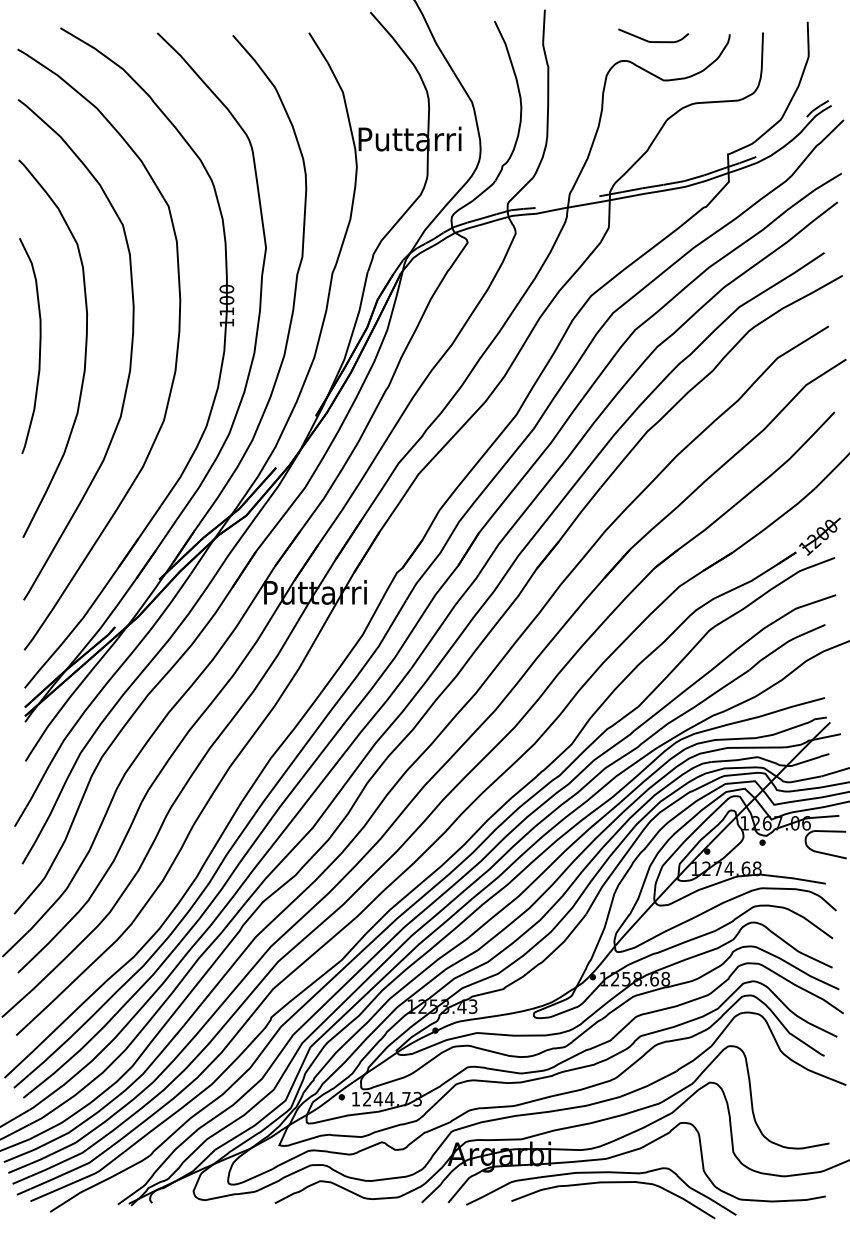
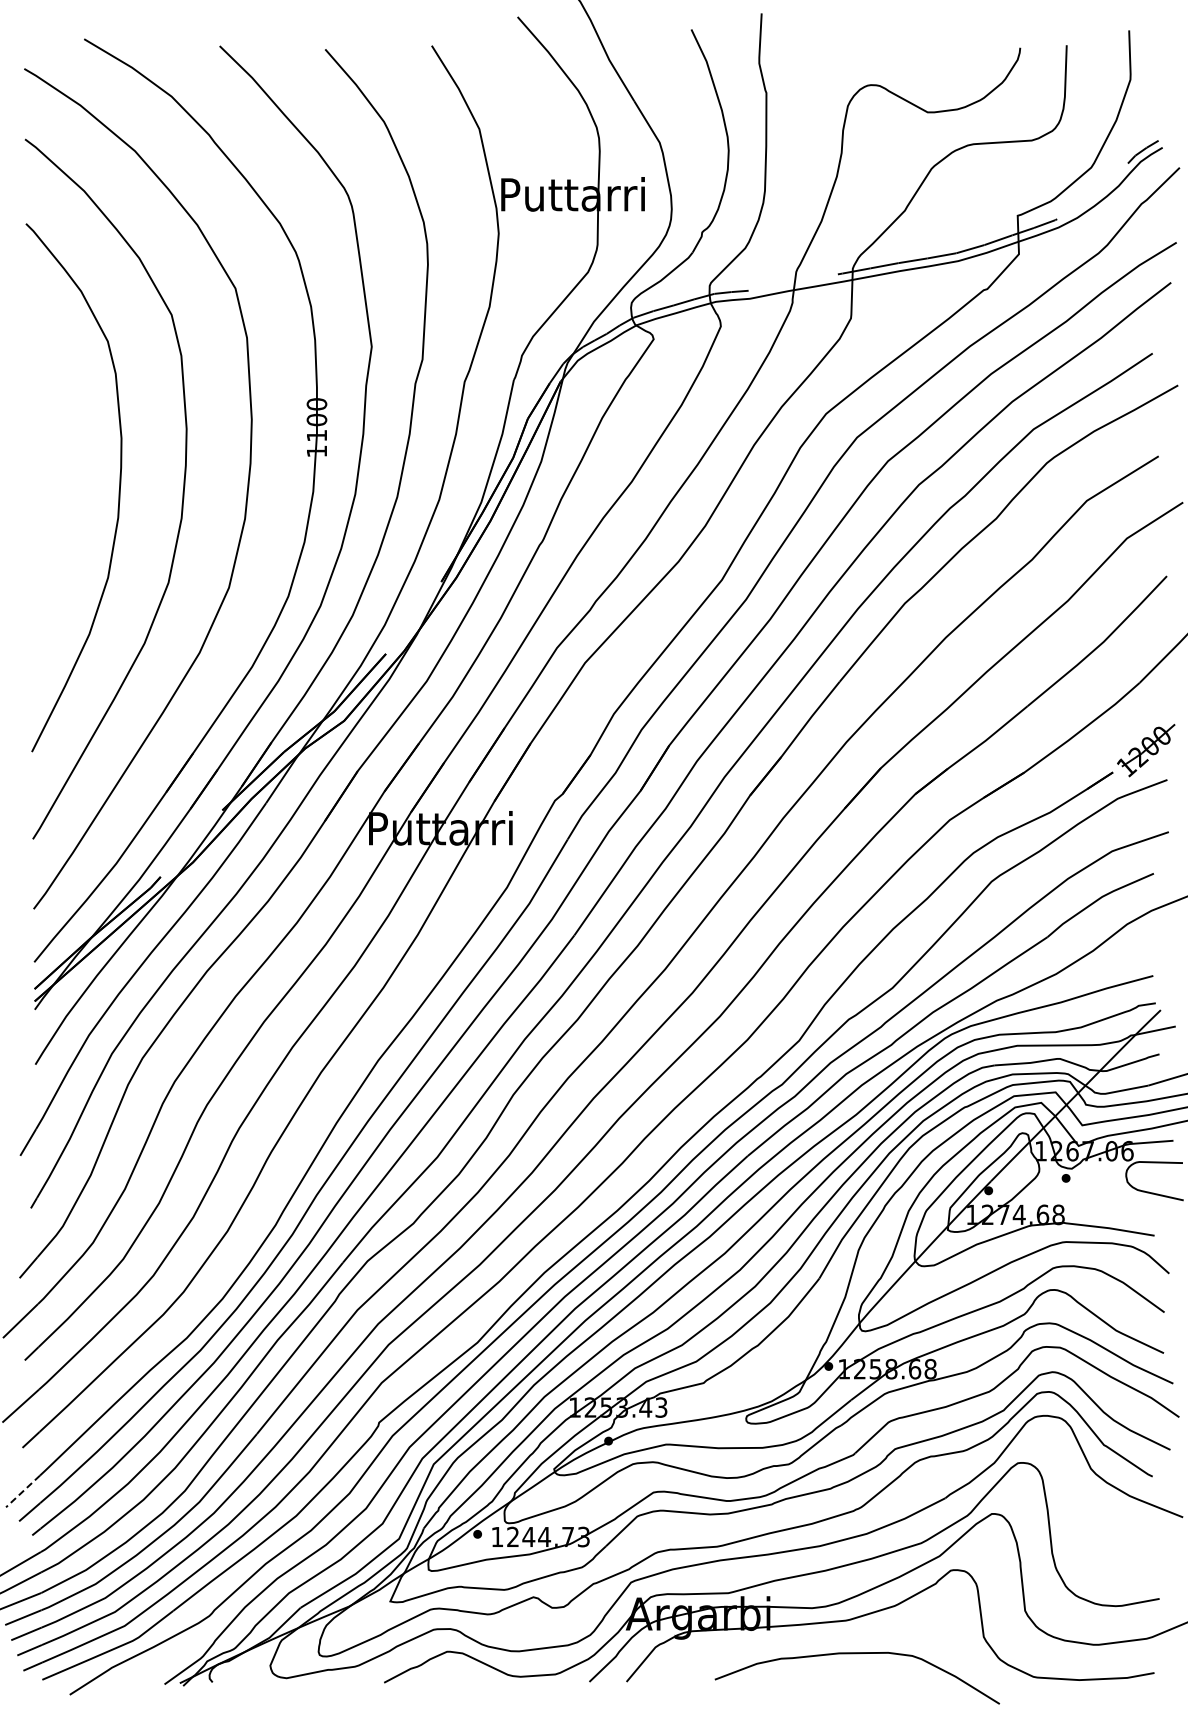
curve: (653, 41) -> (913, 57), removed
curve: (39, 345) -> (55, 483), removed
line: (16, 1066) -> (22, 1491), solid -> dashed
curve: (601, 1173) -> (840, 1640), removed

